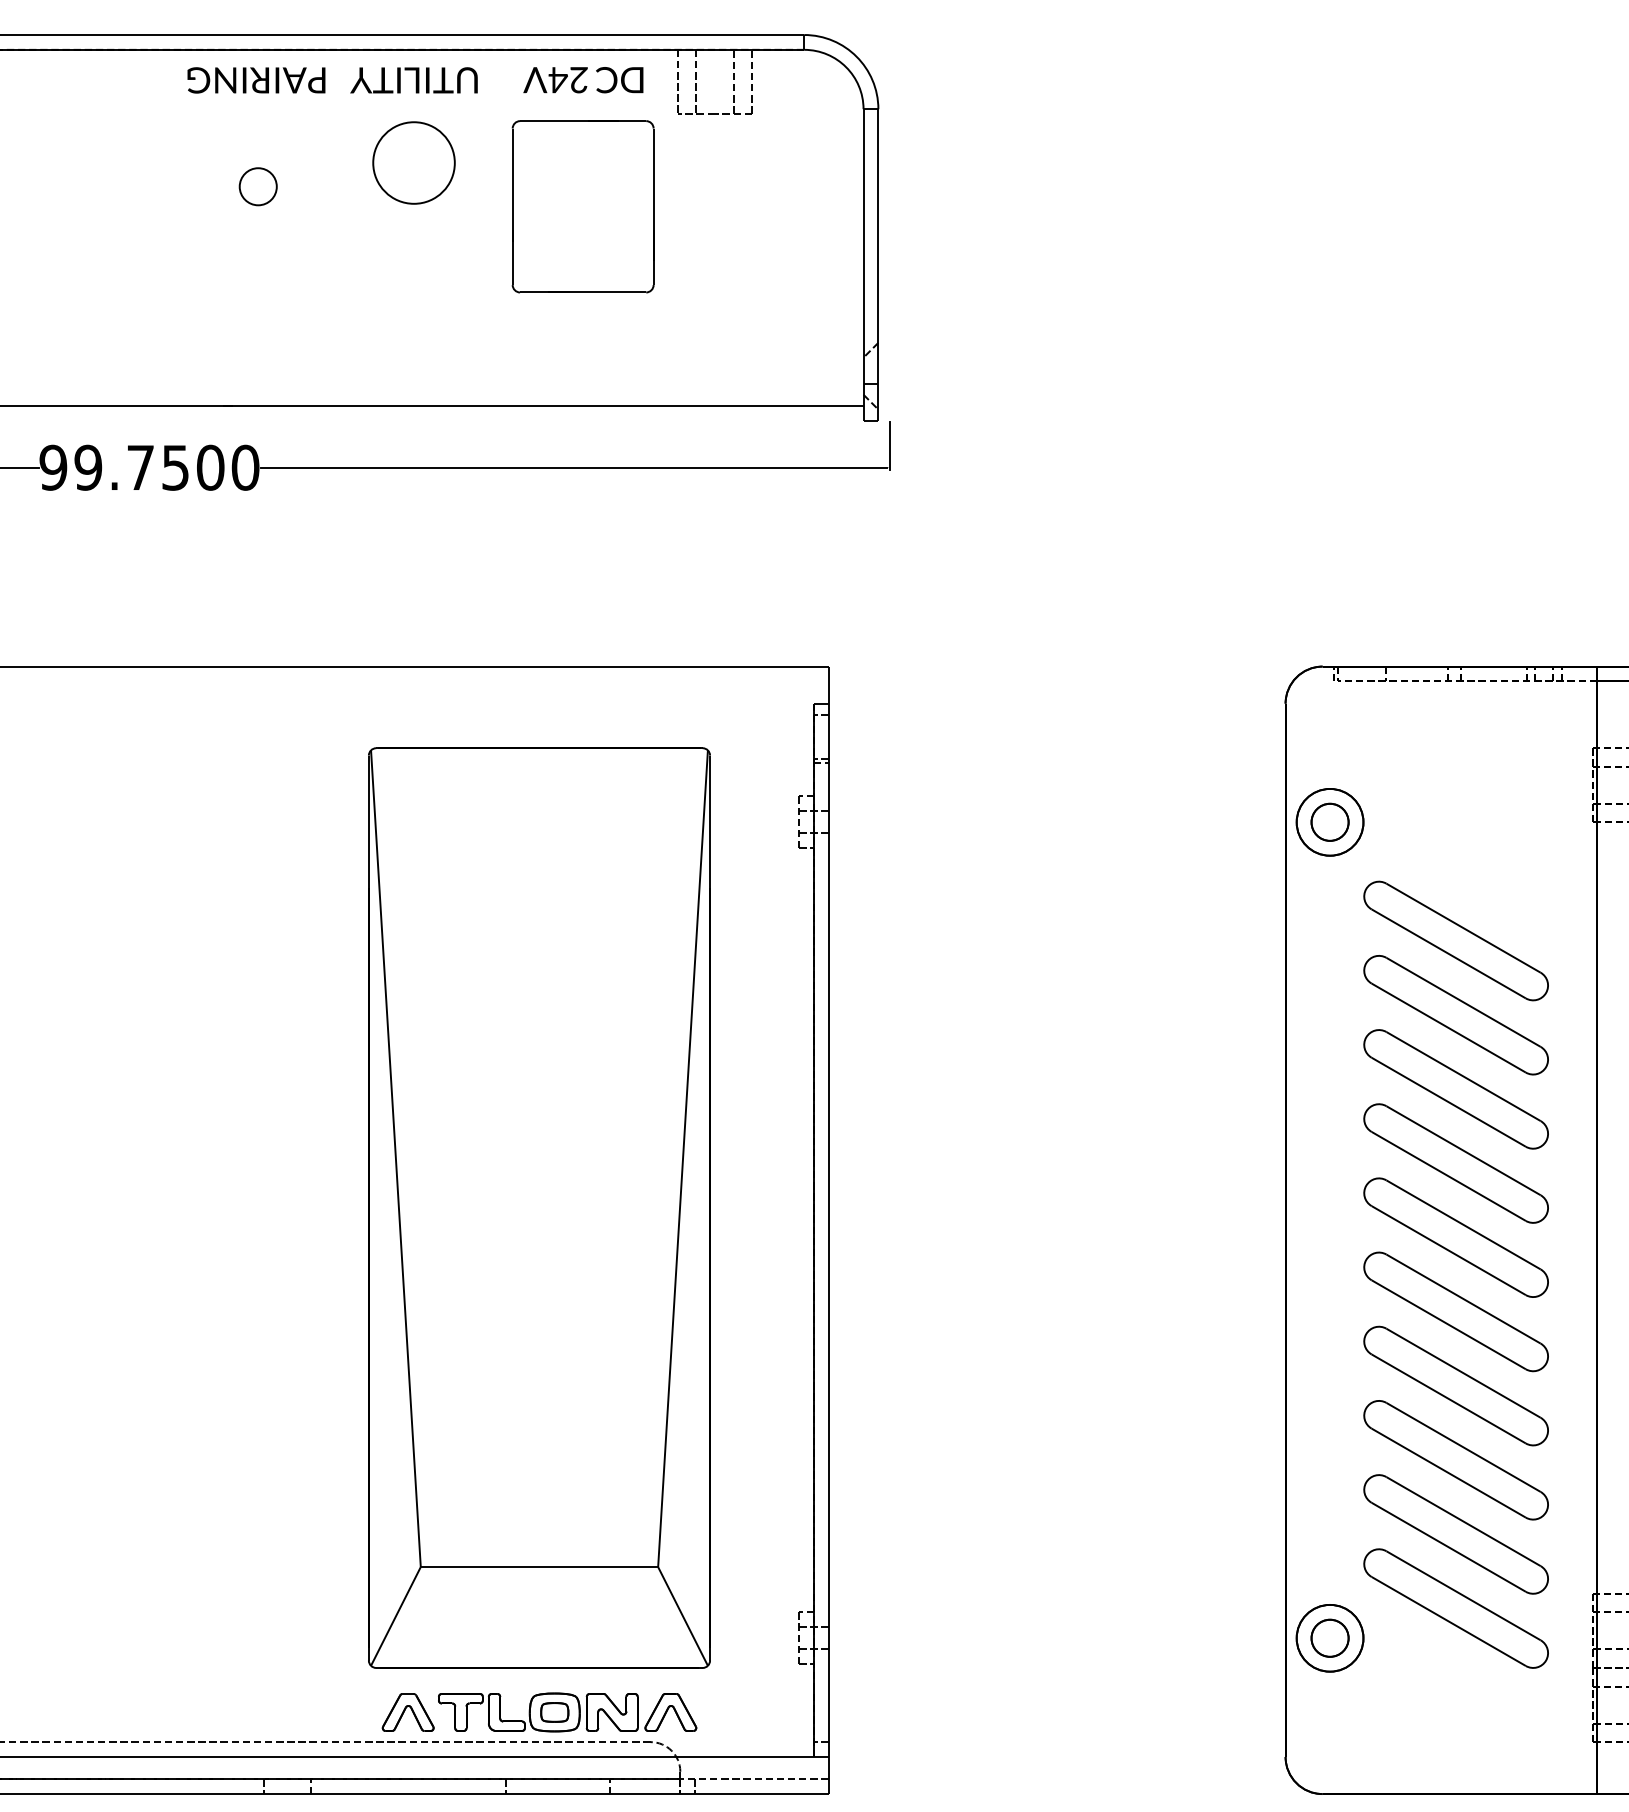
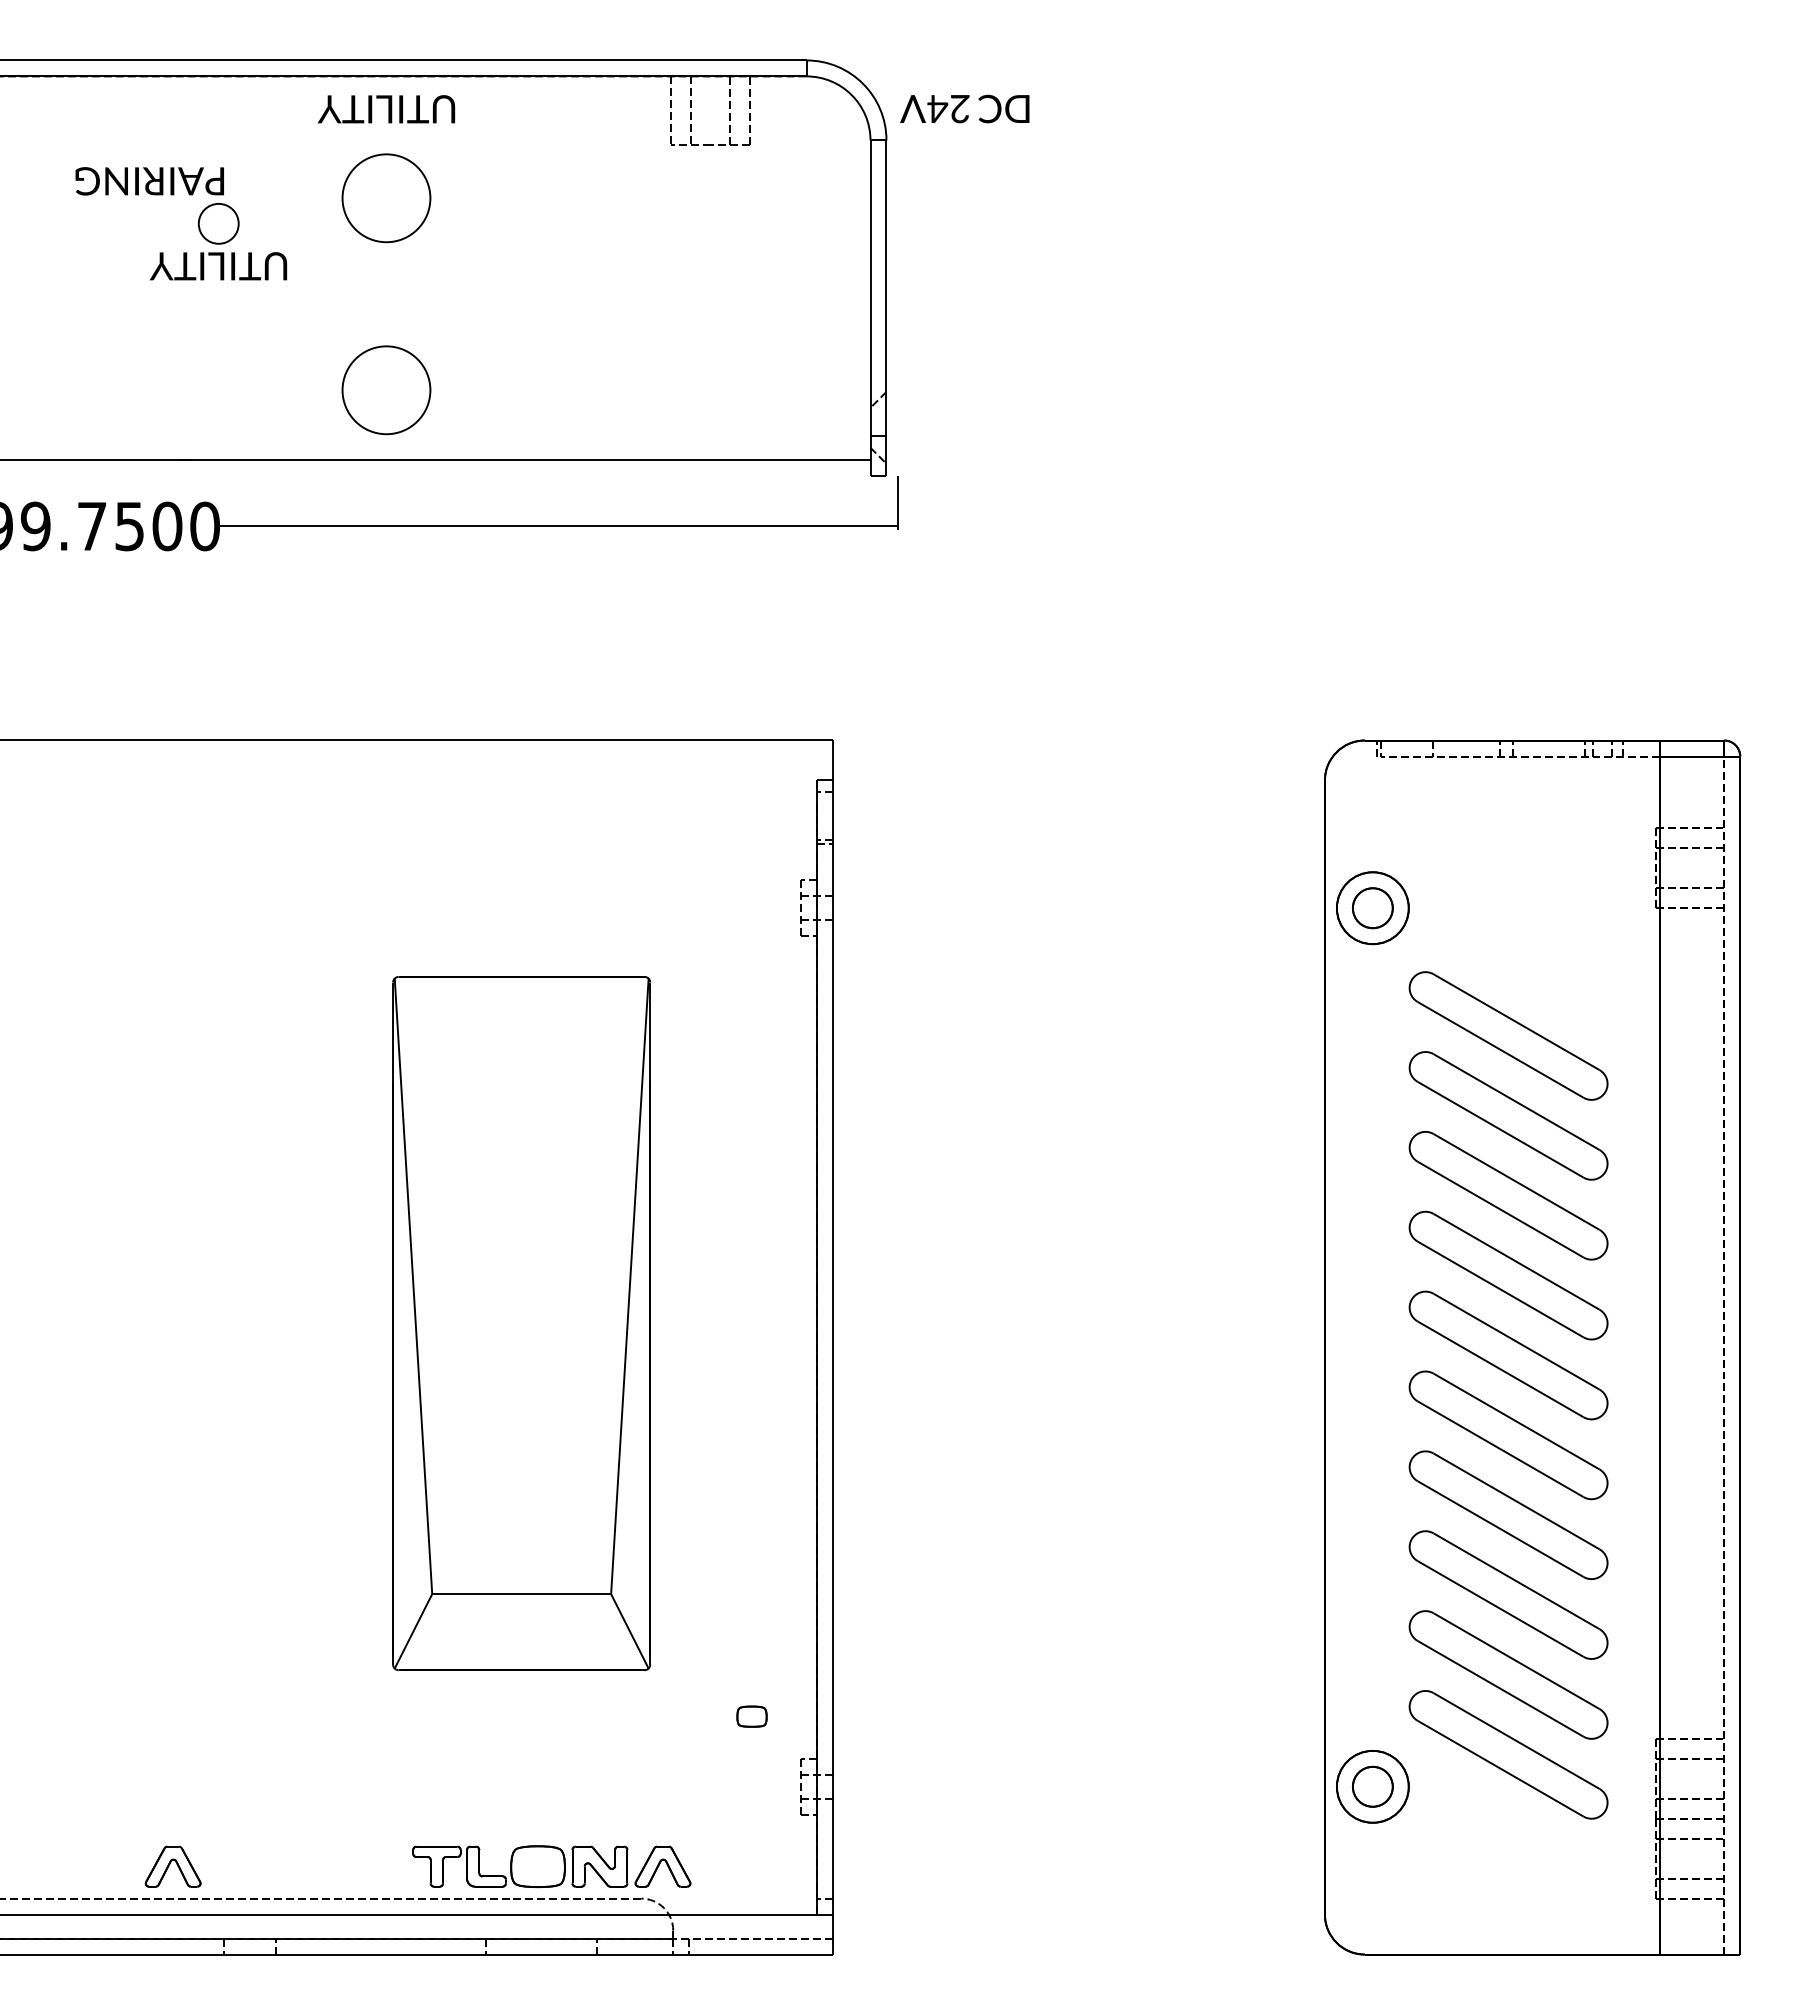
text: (583, 79) -> (964, 108), moved
text: (256, 80) -> (149, 181), moved
part: (583, 206) -> (568, 245), removed
part: (258, 226) -> (218, 266), added
part: (414, 341) -> (386, 390), added
part: (539, 1208) -> (521, 1323), size x0.7
part: (407, 1712) -> (172, 1866), moved
part: (554, 1712) -> (751, 1716), moved

